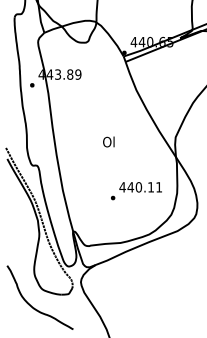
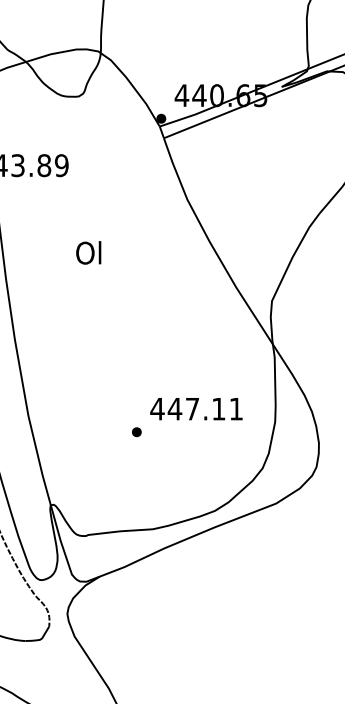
text: (108, 141) -> (88, 251), moved
text: (138, 187) -> (191, 409), 440.11 -> 447.11

